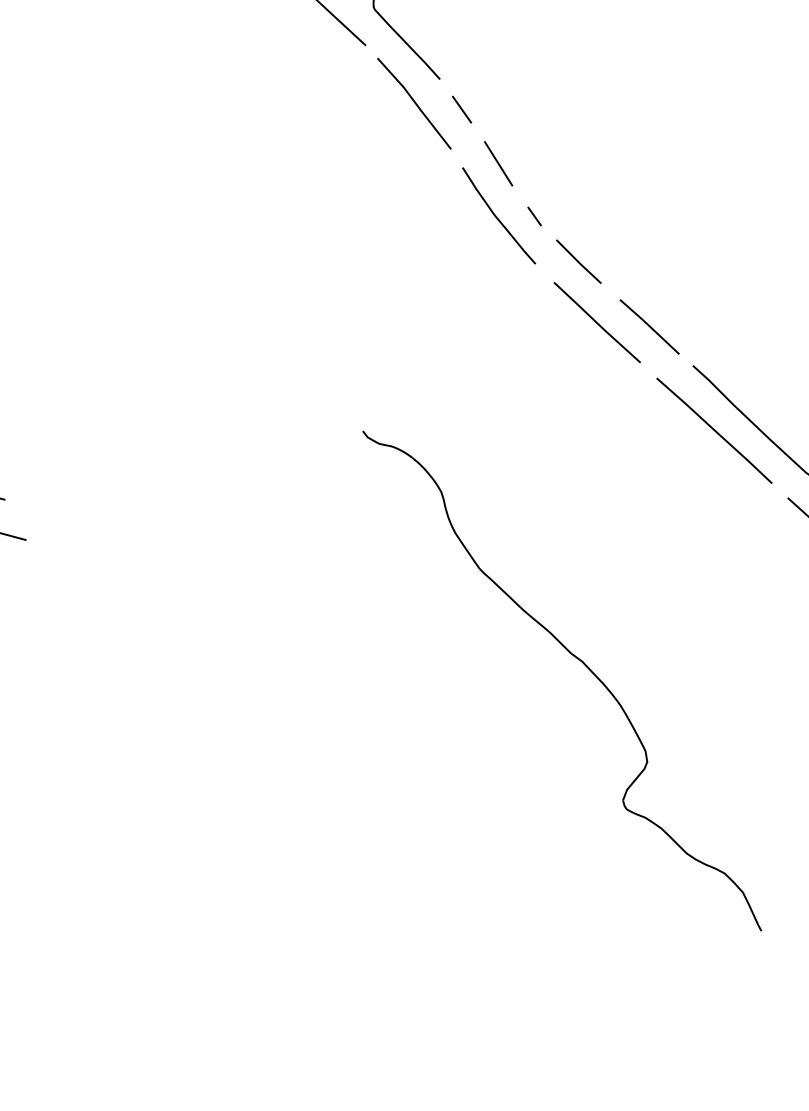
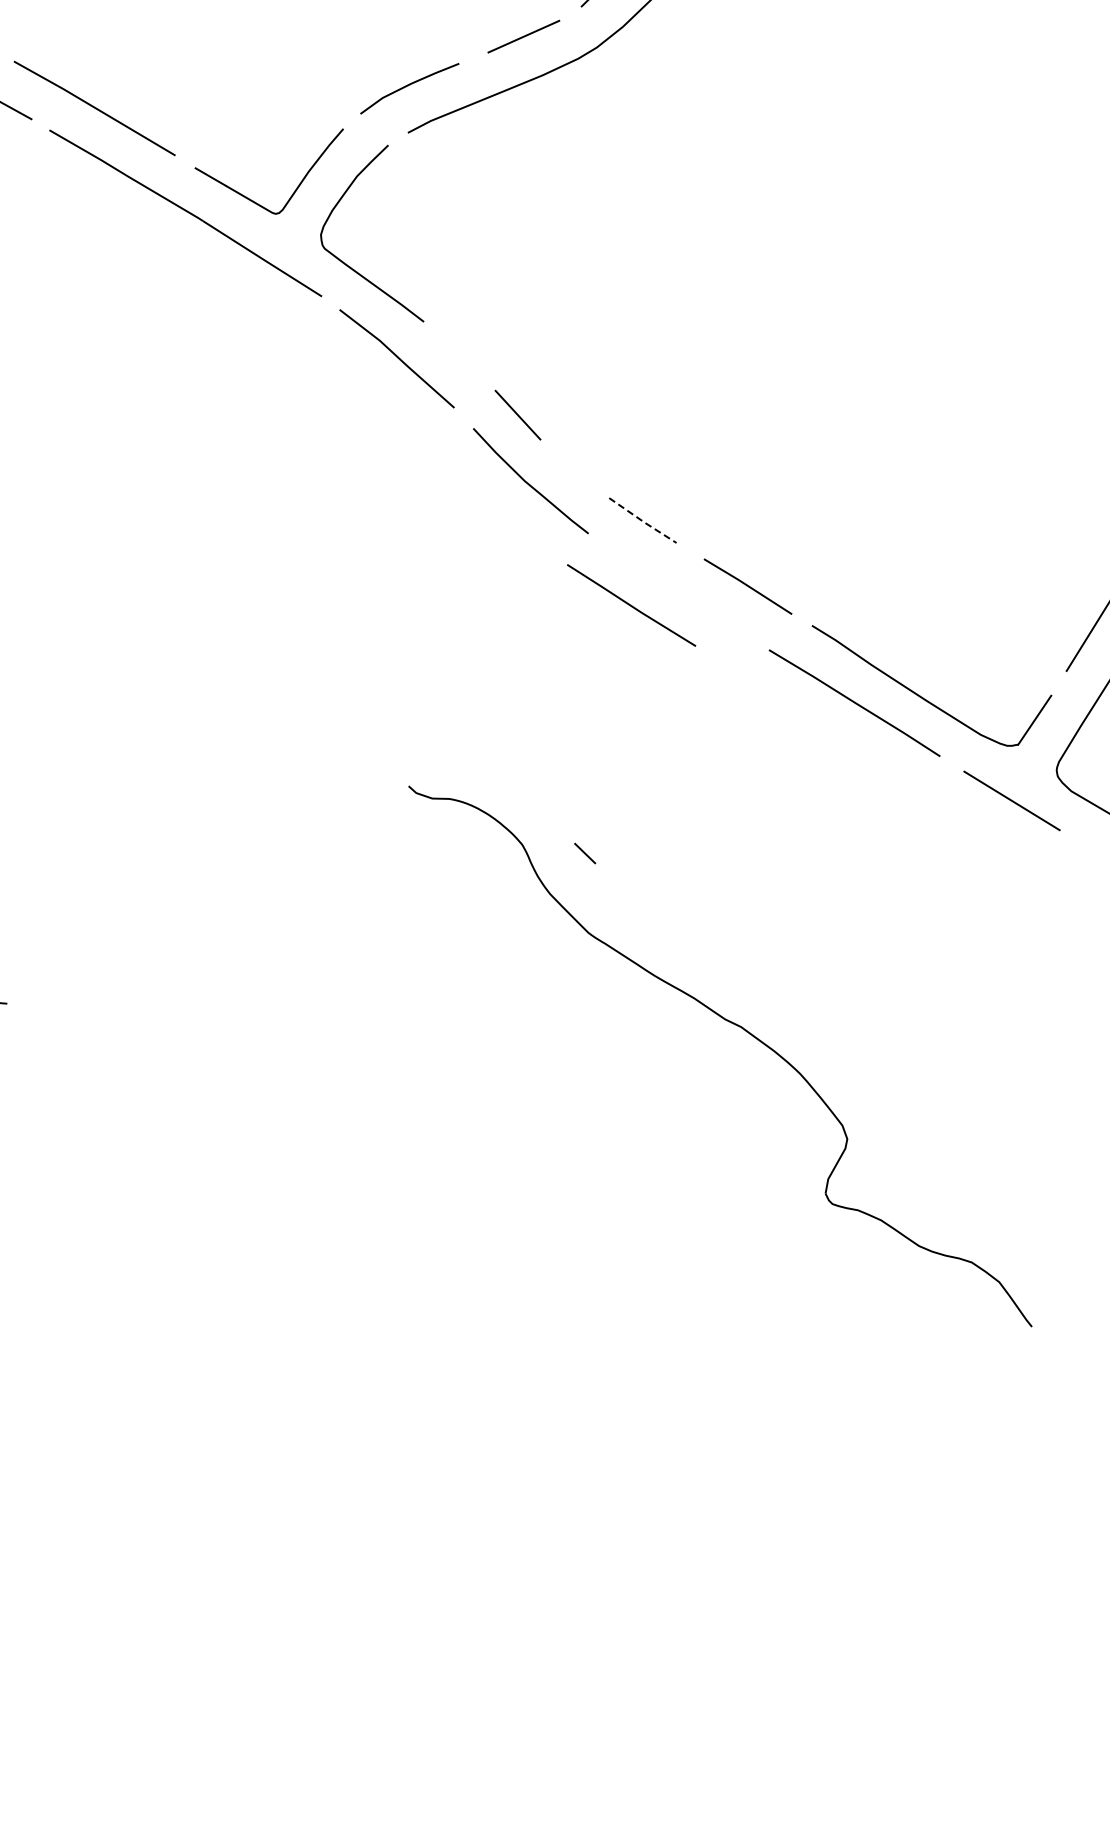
line: (461, 109) -> (458, 354), removed
line: (534, 216) -> (585, 853), moved
line: (579, 262) -> (643, 521), solid -> dashed
line: (597, 322) -> (631, 605), moved

